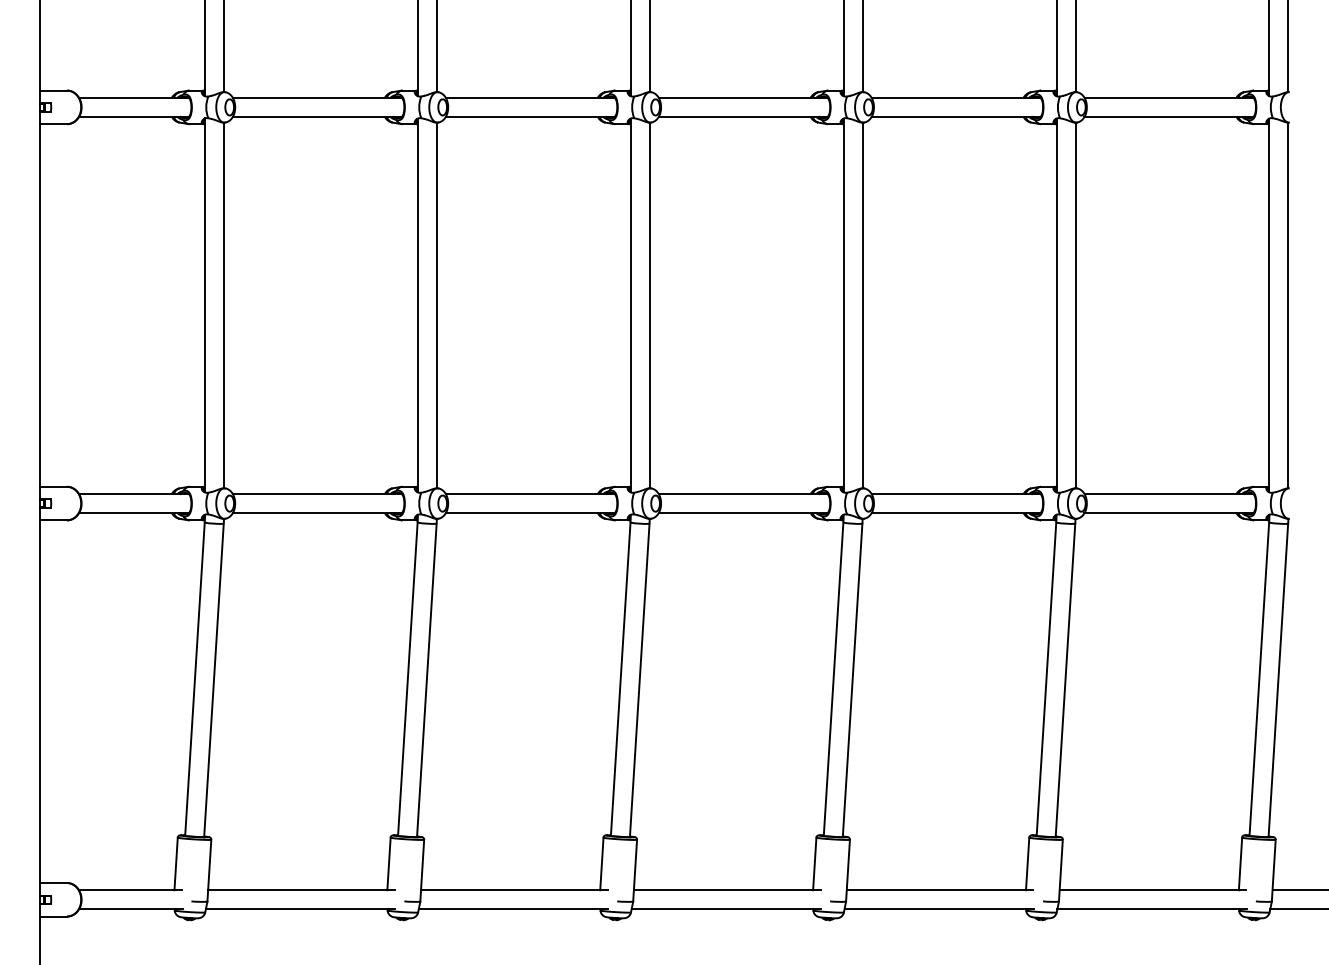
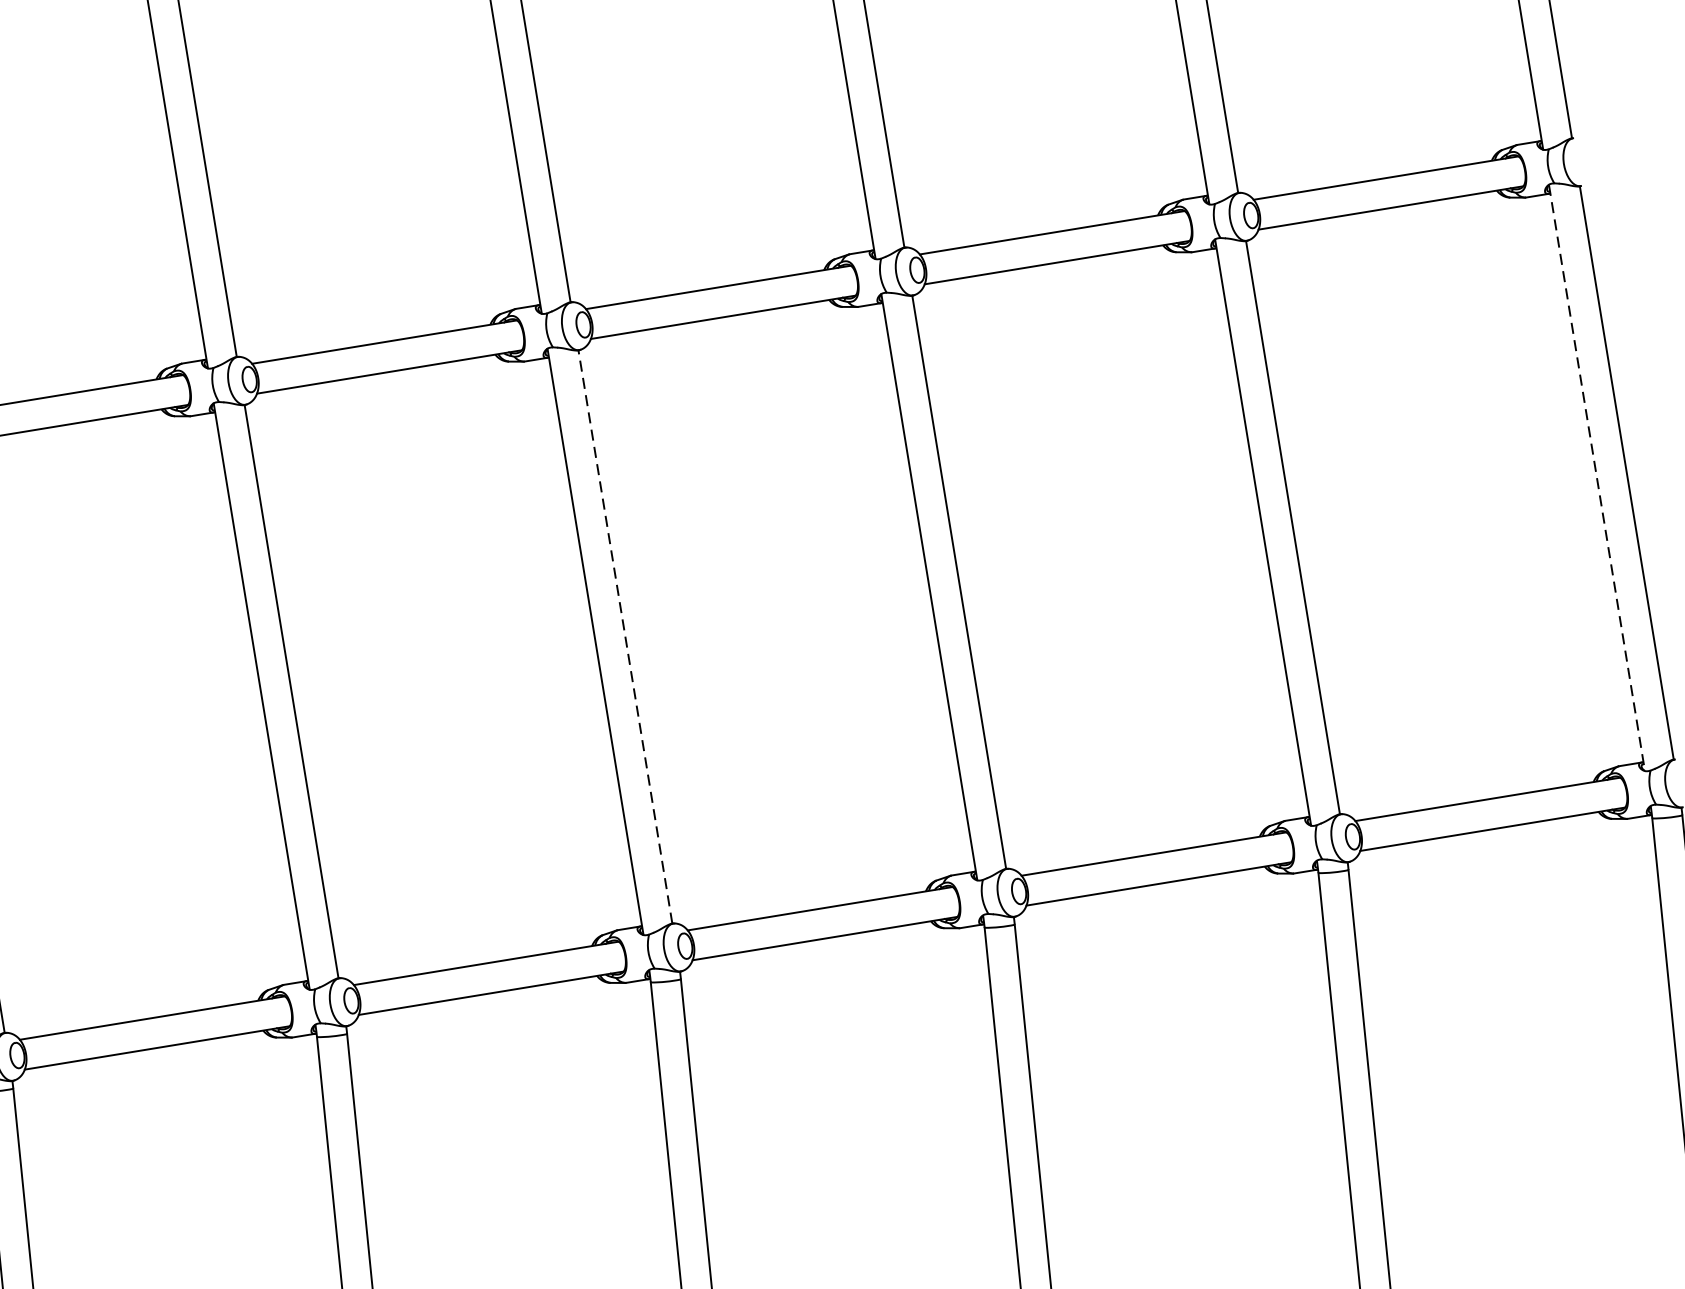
line: (649, 305) -> (624, 637), solid -> dashed
line: (1269, 305) -> (1597, 477), solid -> dashed

